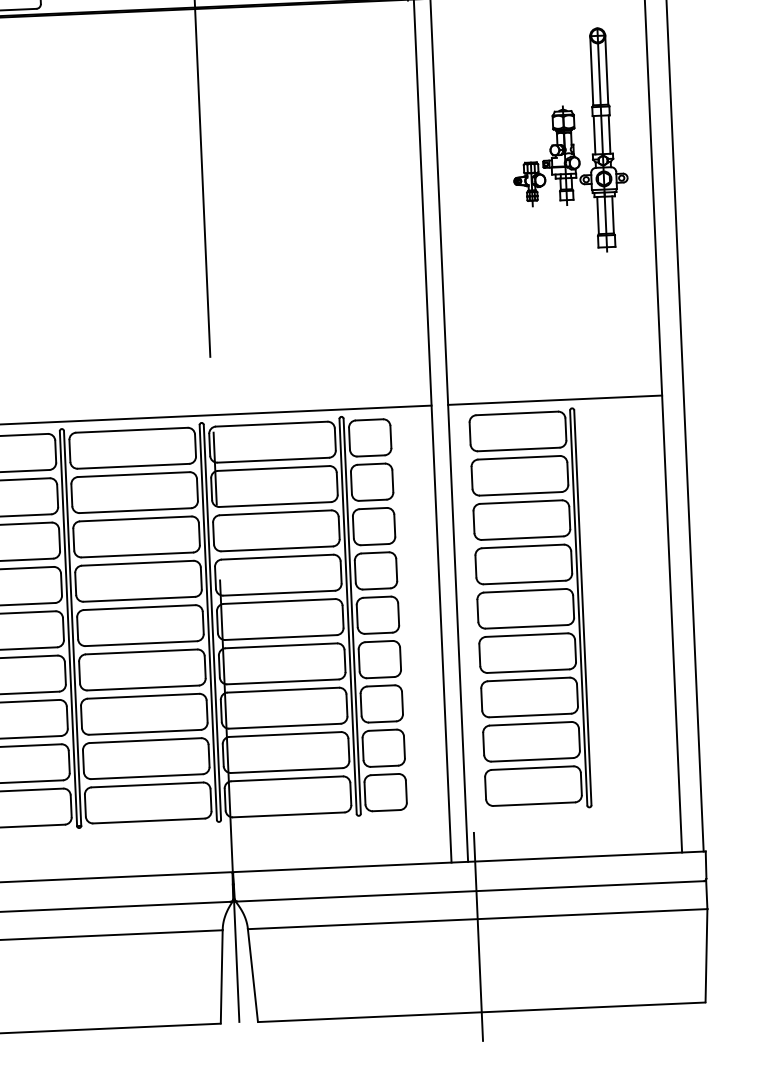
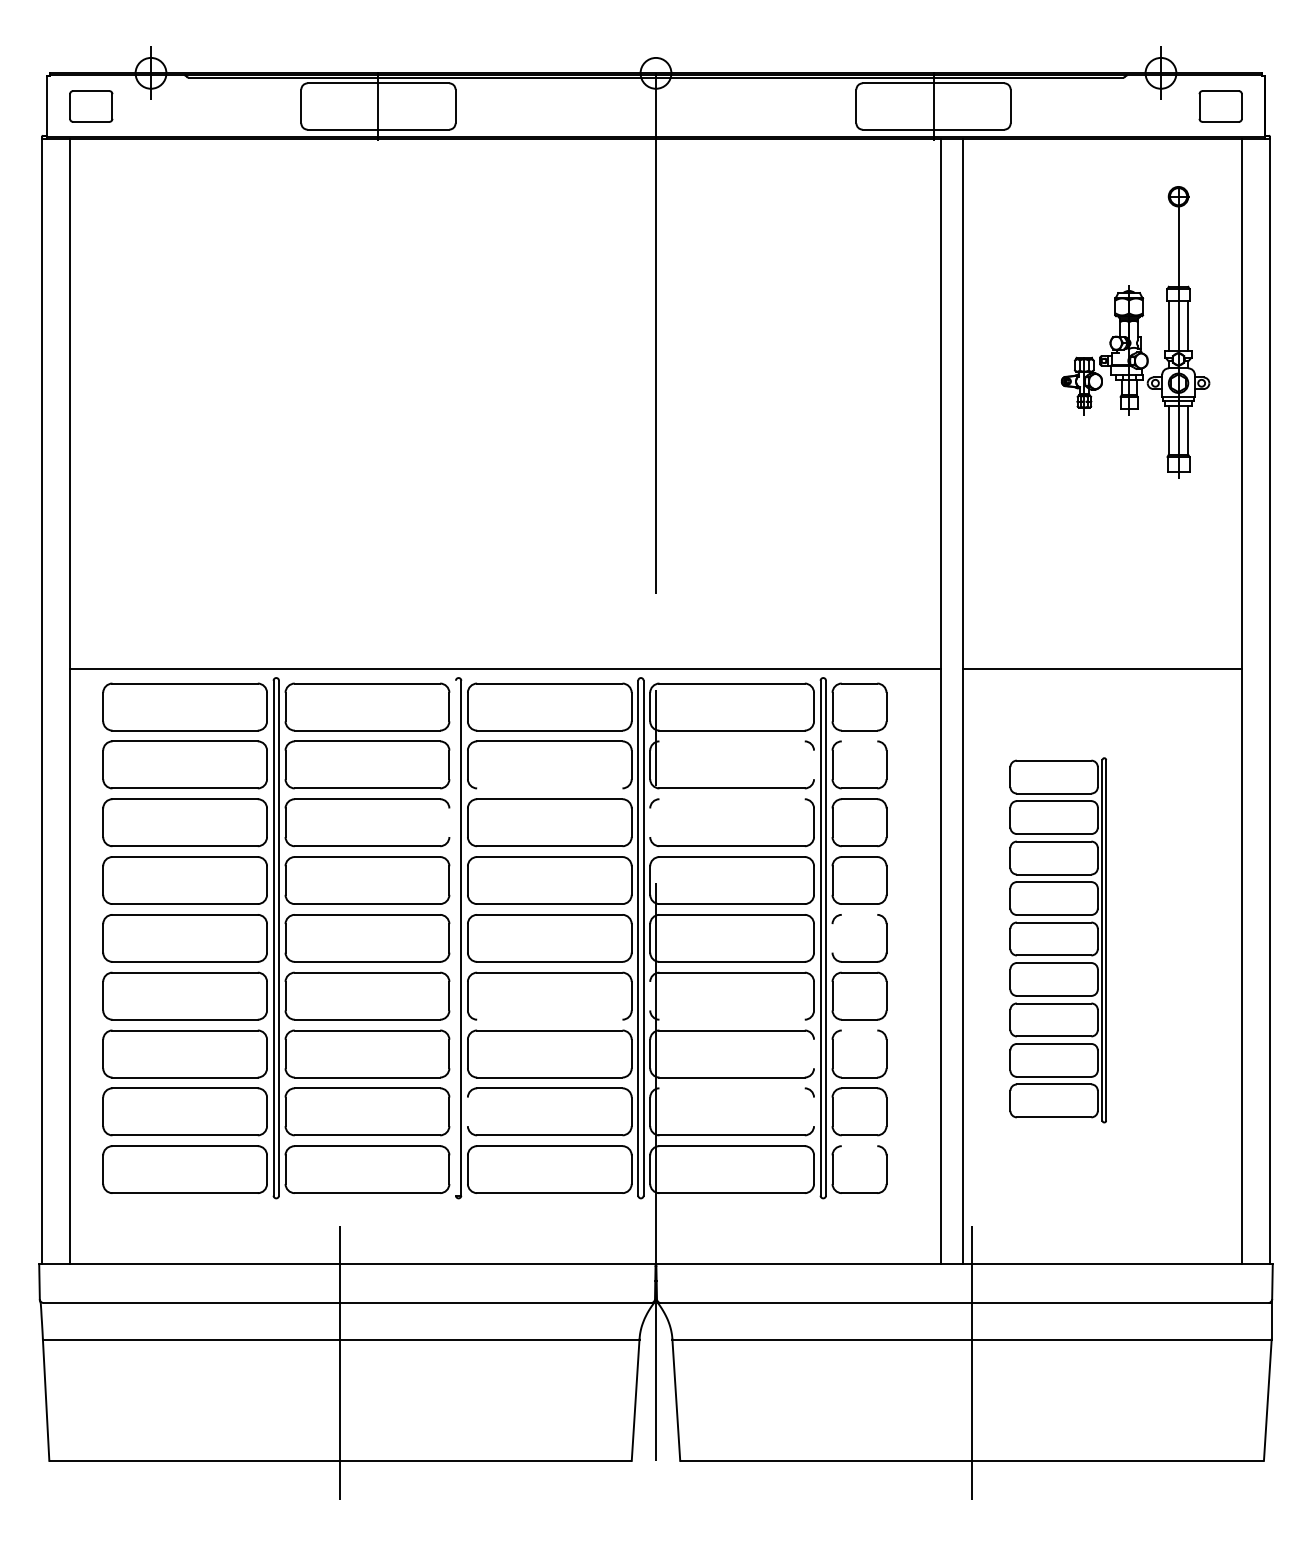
line: (606, 69) -> (1188, 241), removed
line: (591, 70) -> (1168, 241), removed
line: (371, 464) -> (859, 741), removed
line: (273, 468) -> (731, 741), removed
line: (337, 483) -> (814, 764), removed
line: (135, 510) -> (549, 788), removed
line: (275, 513) -> (731, 799), removed
line: (213, 533) -> (650, 822), removed
line: (59, 540) -> (449, 822), removed
line: (377, 596) -> (859, 914), removed
part: (530, 610) -> (1058, 940), size x0.7
line: (357, 616) -> (832, 938), removed
line: (68, 628) -> (455, 937), removed
line: (219, 666) -> (650, 995), removed
line: (282, 681) -> (731, 1019), removed
line: (381, 685) -> (859, 1030), removed
line: (142, 687) -> (549, 1019), removed
line: (347, 705) -> (814, 1053), removed
line: (284, 734) -> (731, 1088), removed
line: (349, 749) -> (814, 1111), removed
line: (83, 761) -> (467, 1111), removed
line: (384, 774) -> (859, 1146), removed

